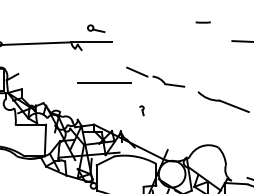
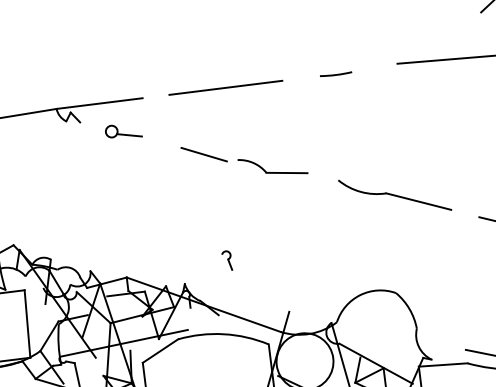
line: (202, 22) -> (334, 74), moved
part: (96, 28) -> (124, 130), moved
line: (104, 82) -> (226, 85), moved
part: (141, 110) -> (226, 260), moved

